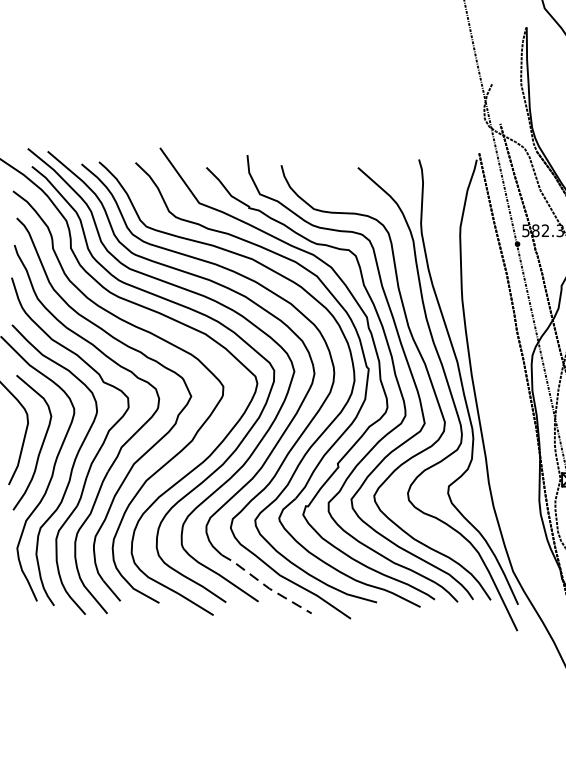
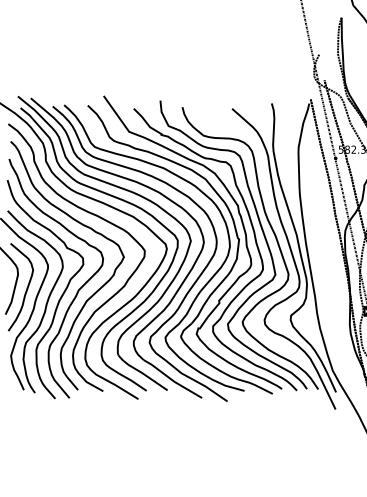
line: (266, 586) -> (172, 380), dashed -> solid

